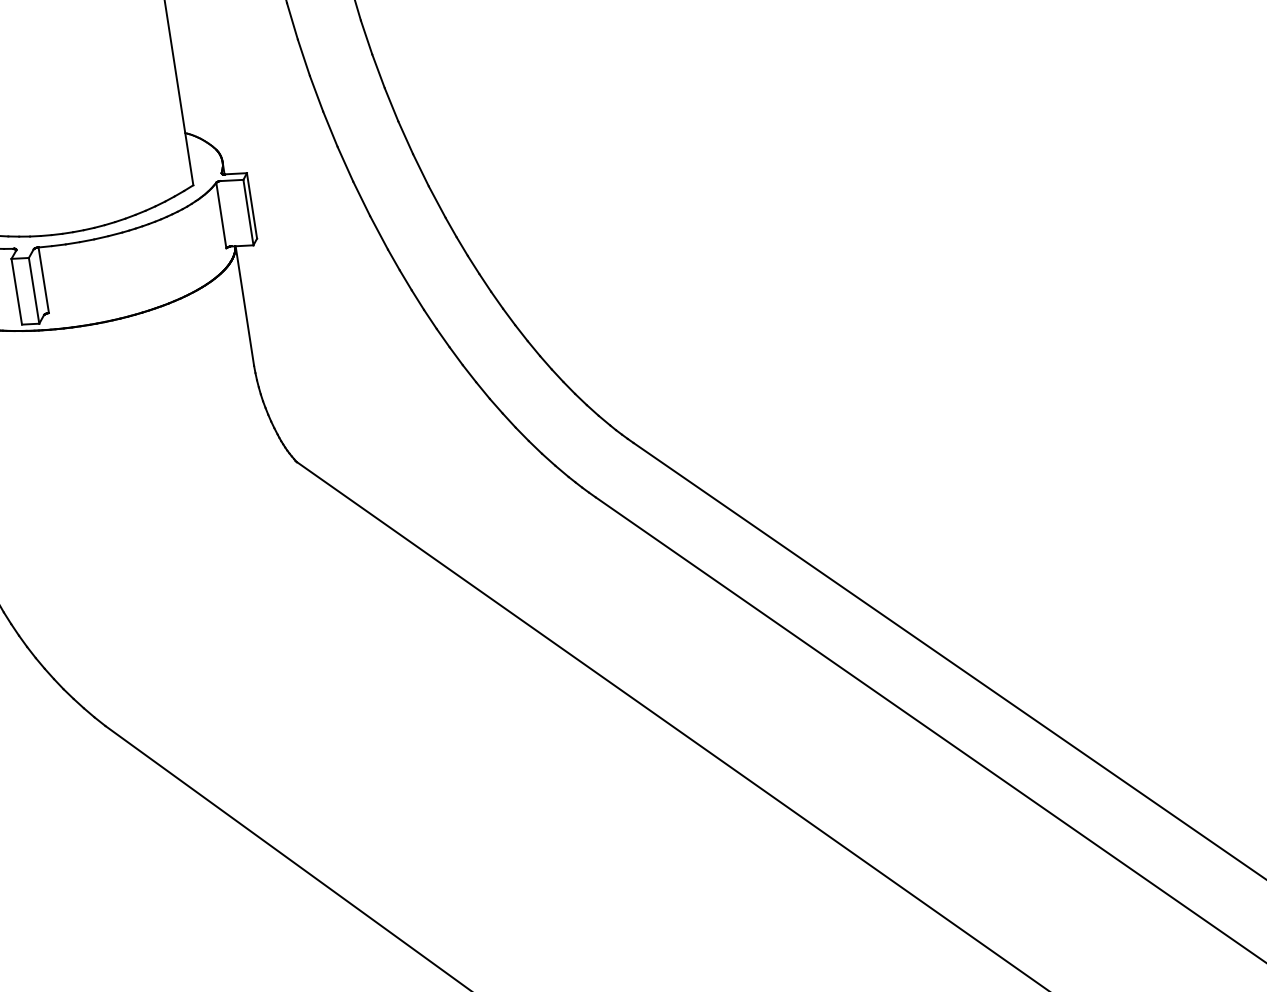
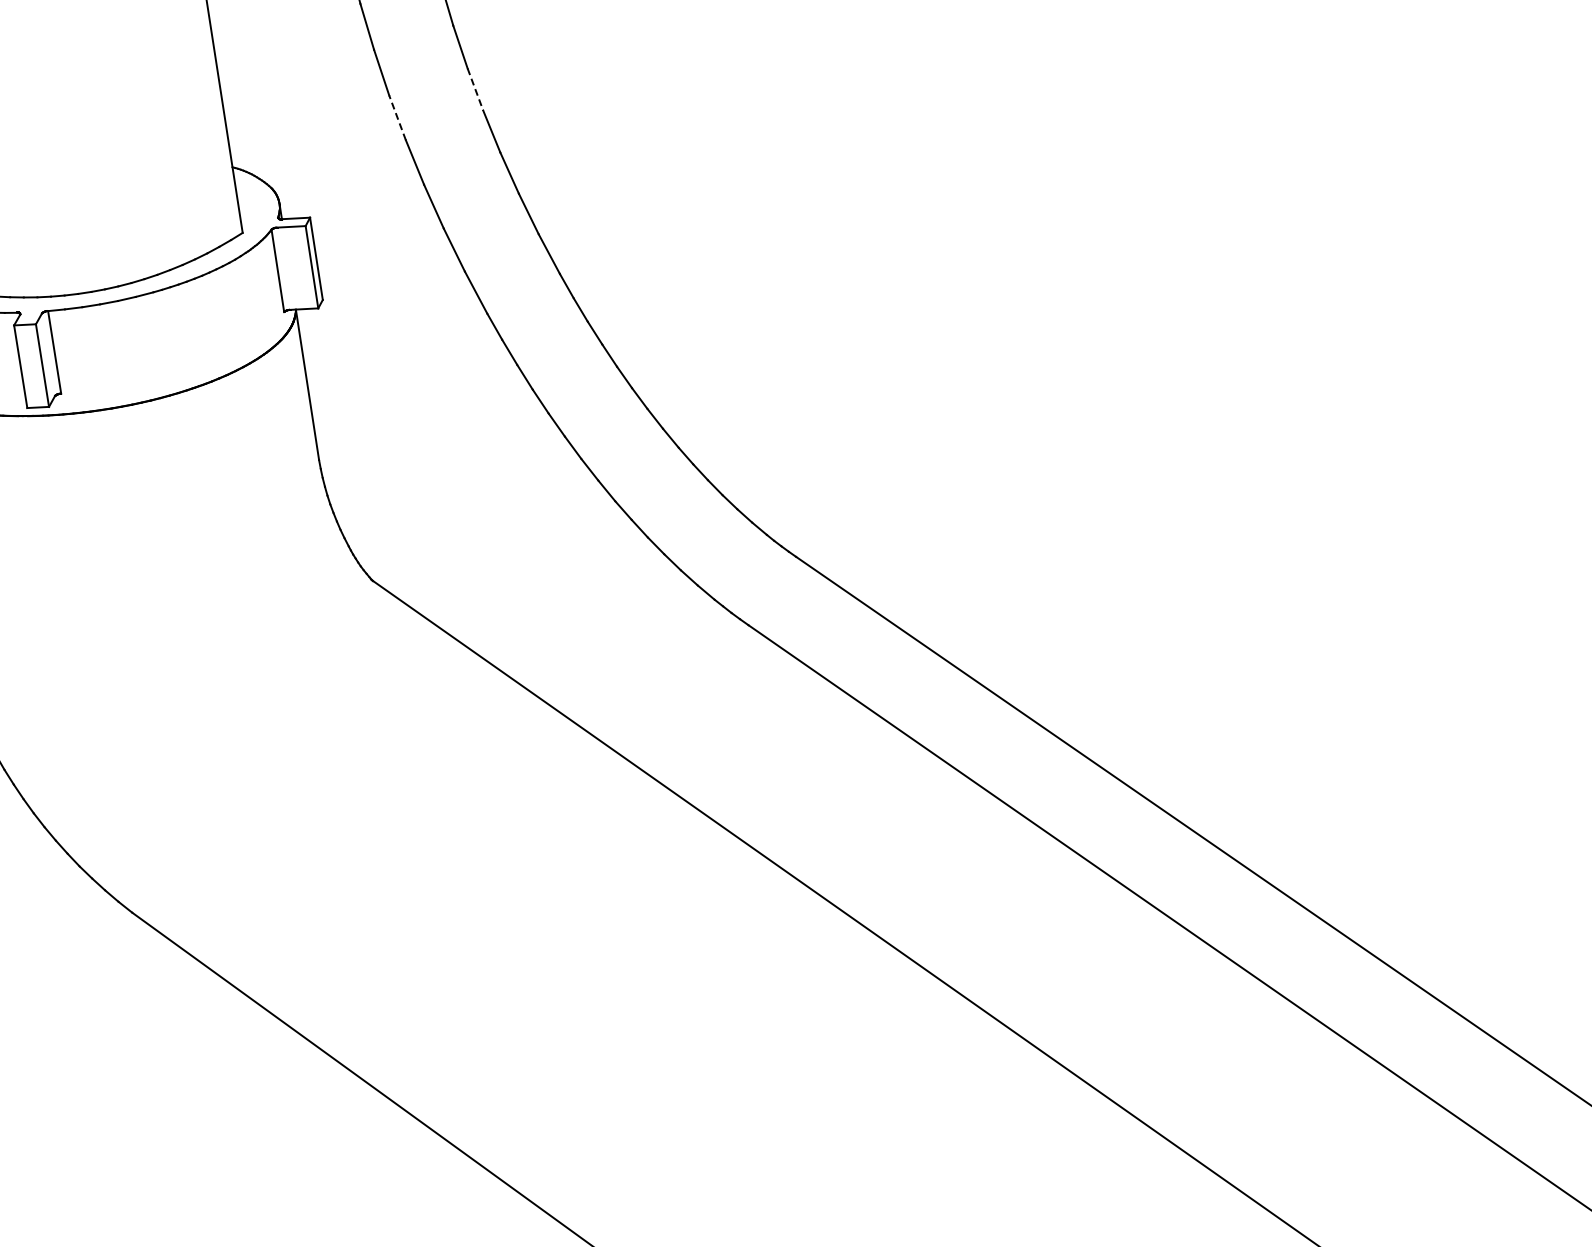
line: (378, 71) -> (475, 89), solid -> dashed
line: (316, 93) -> (397, 117), solid -> dashed

